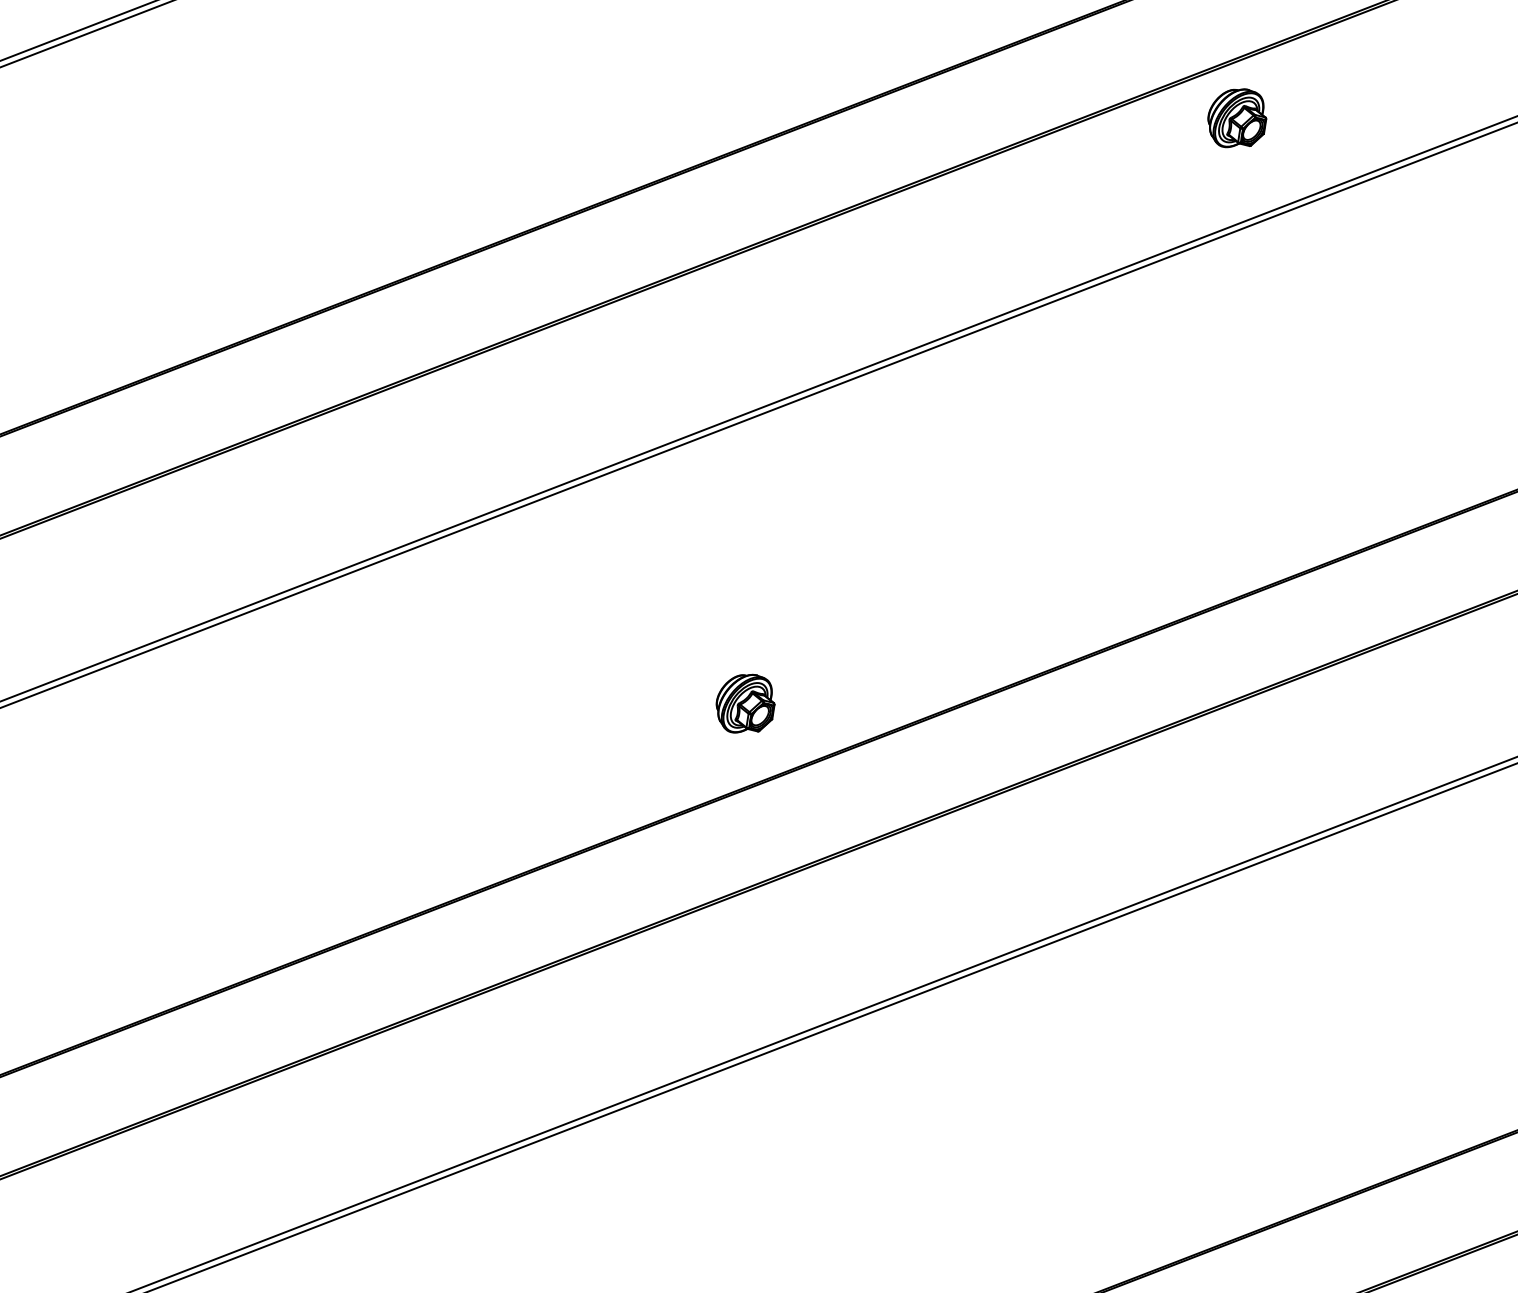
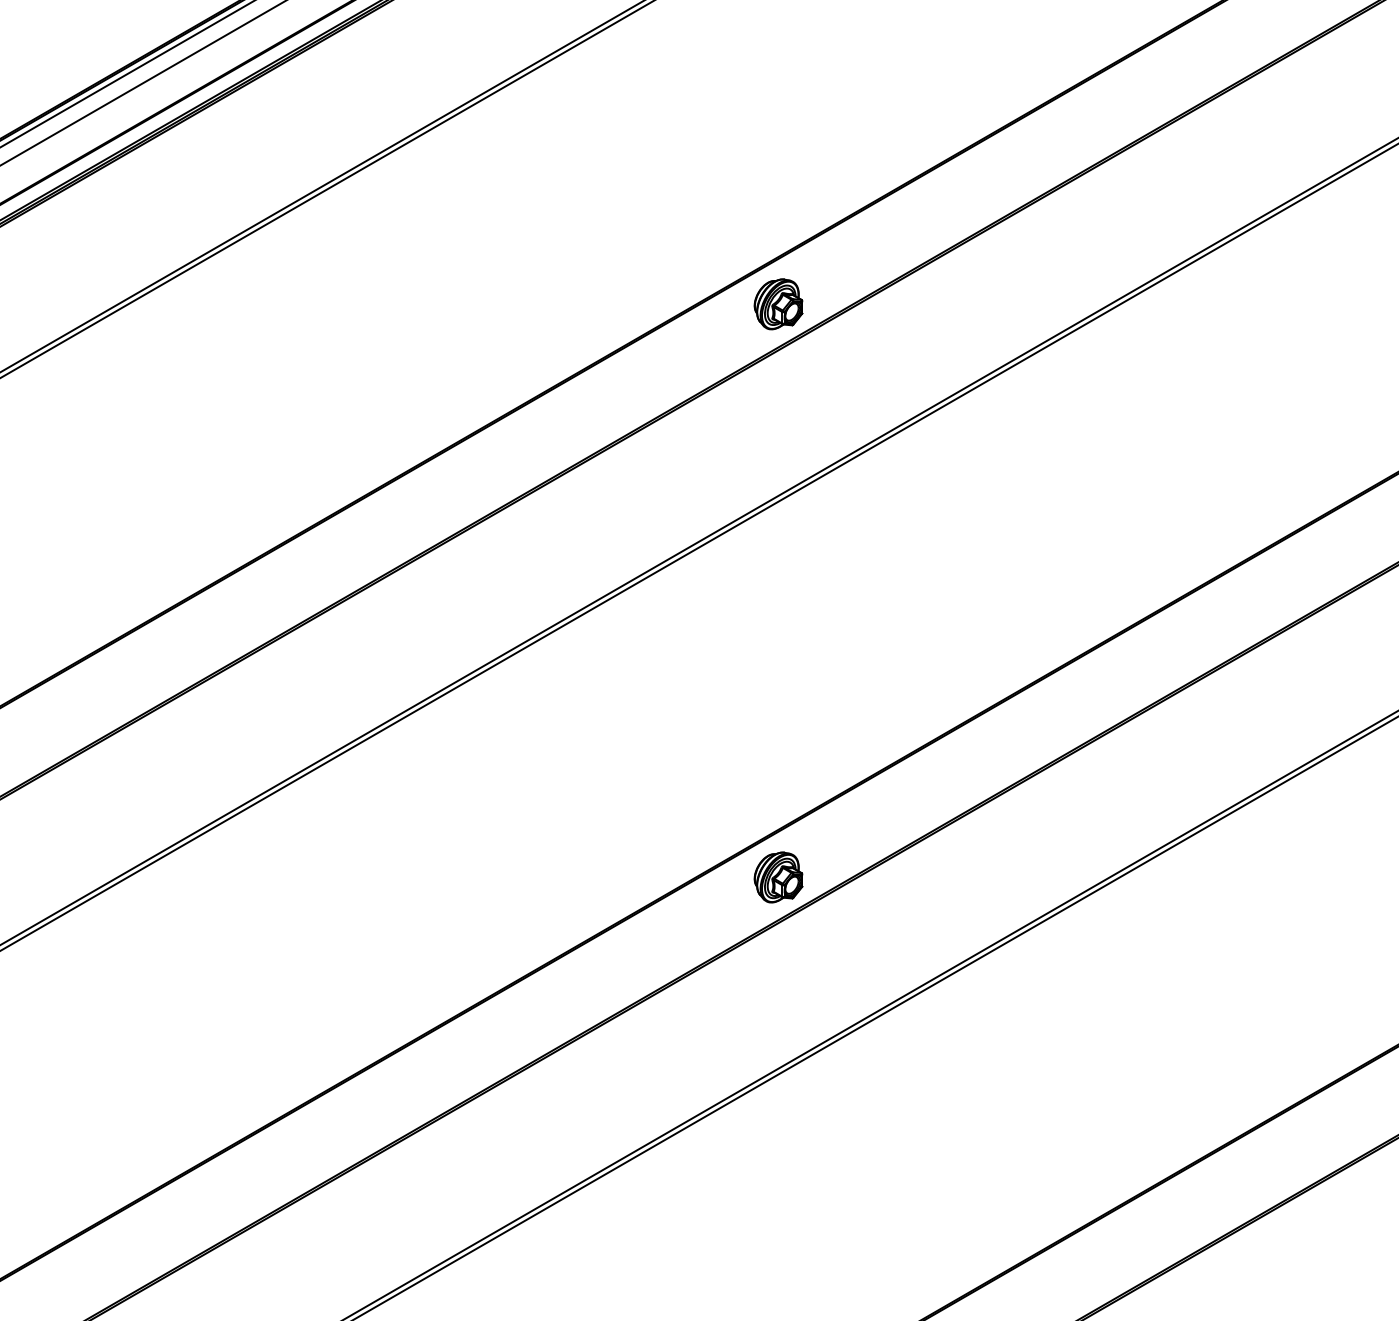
part: (1237, 118) -> (778, 304), moved
part: (745, 703) -> (778, 877), moved

